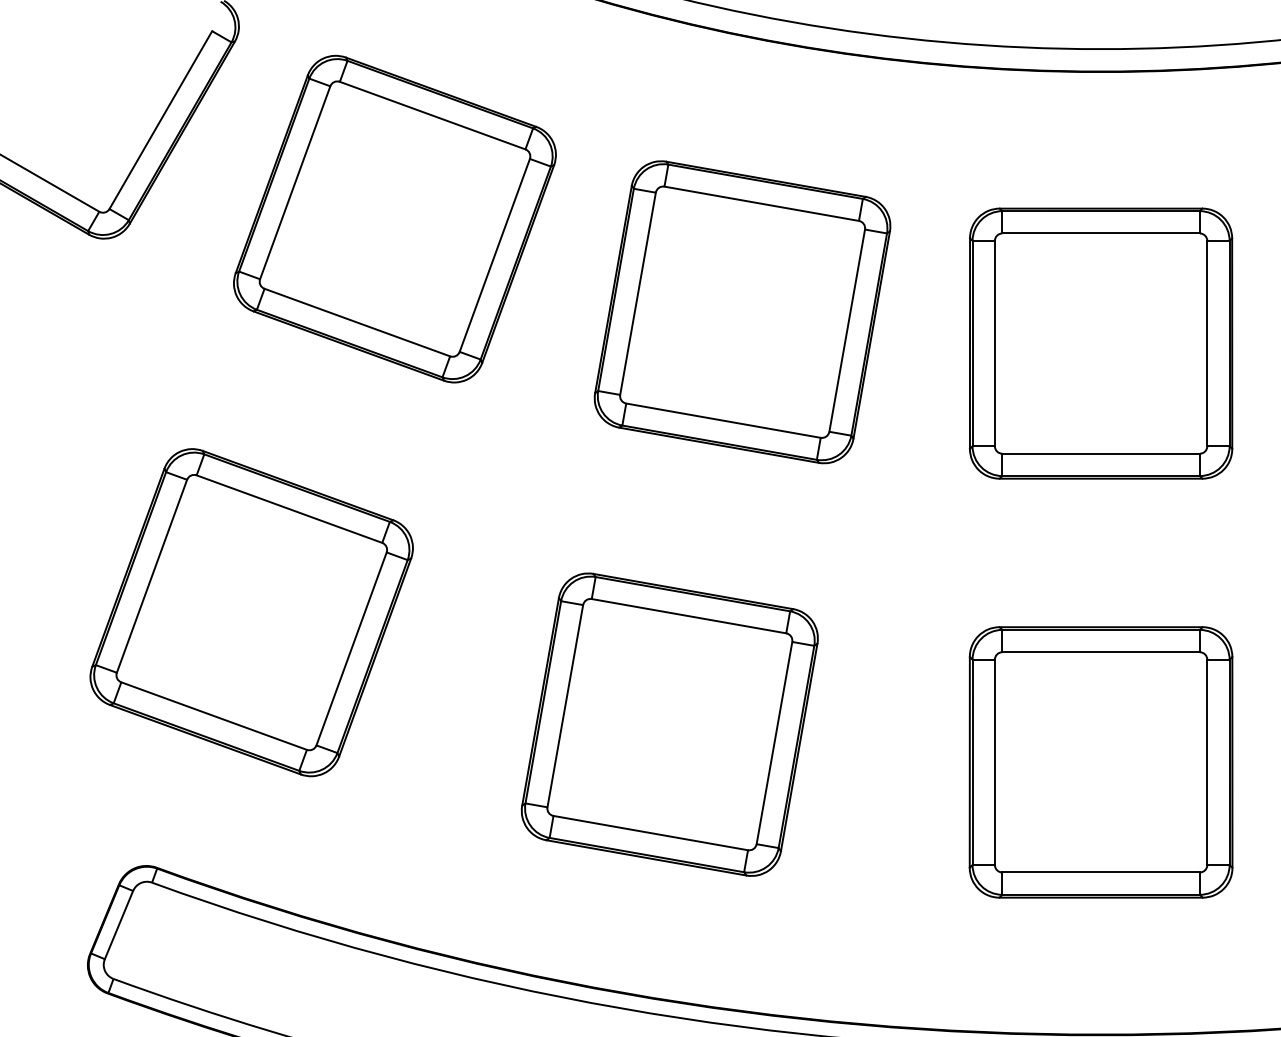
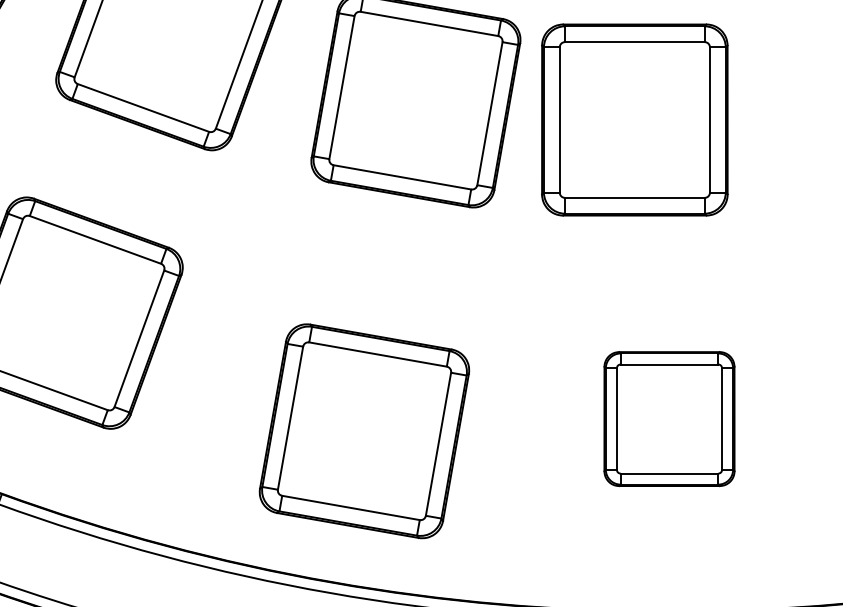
part: (1101, 343) -> (635, 119), moved
part: (669, 724) -> (364, 431), moved
part: (1100, 762) -> (669, 419), size x0.7

